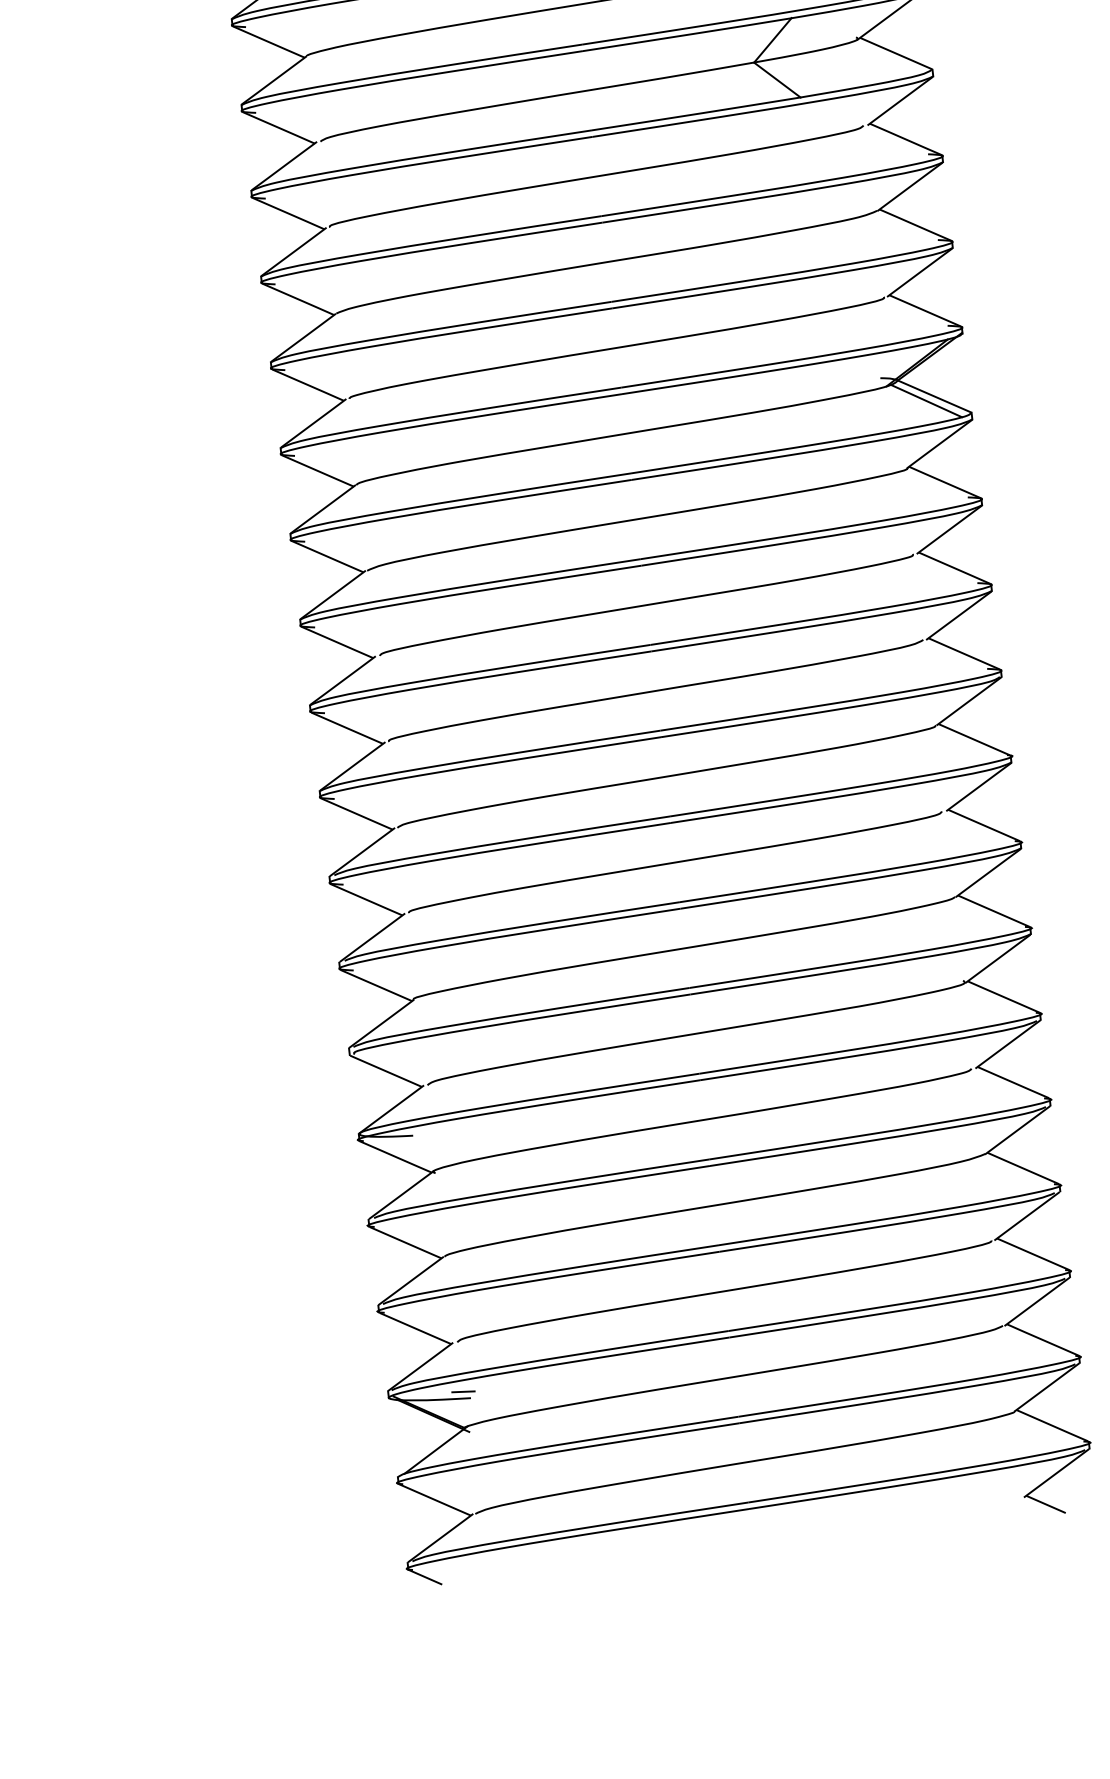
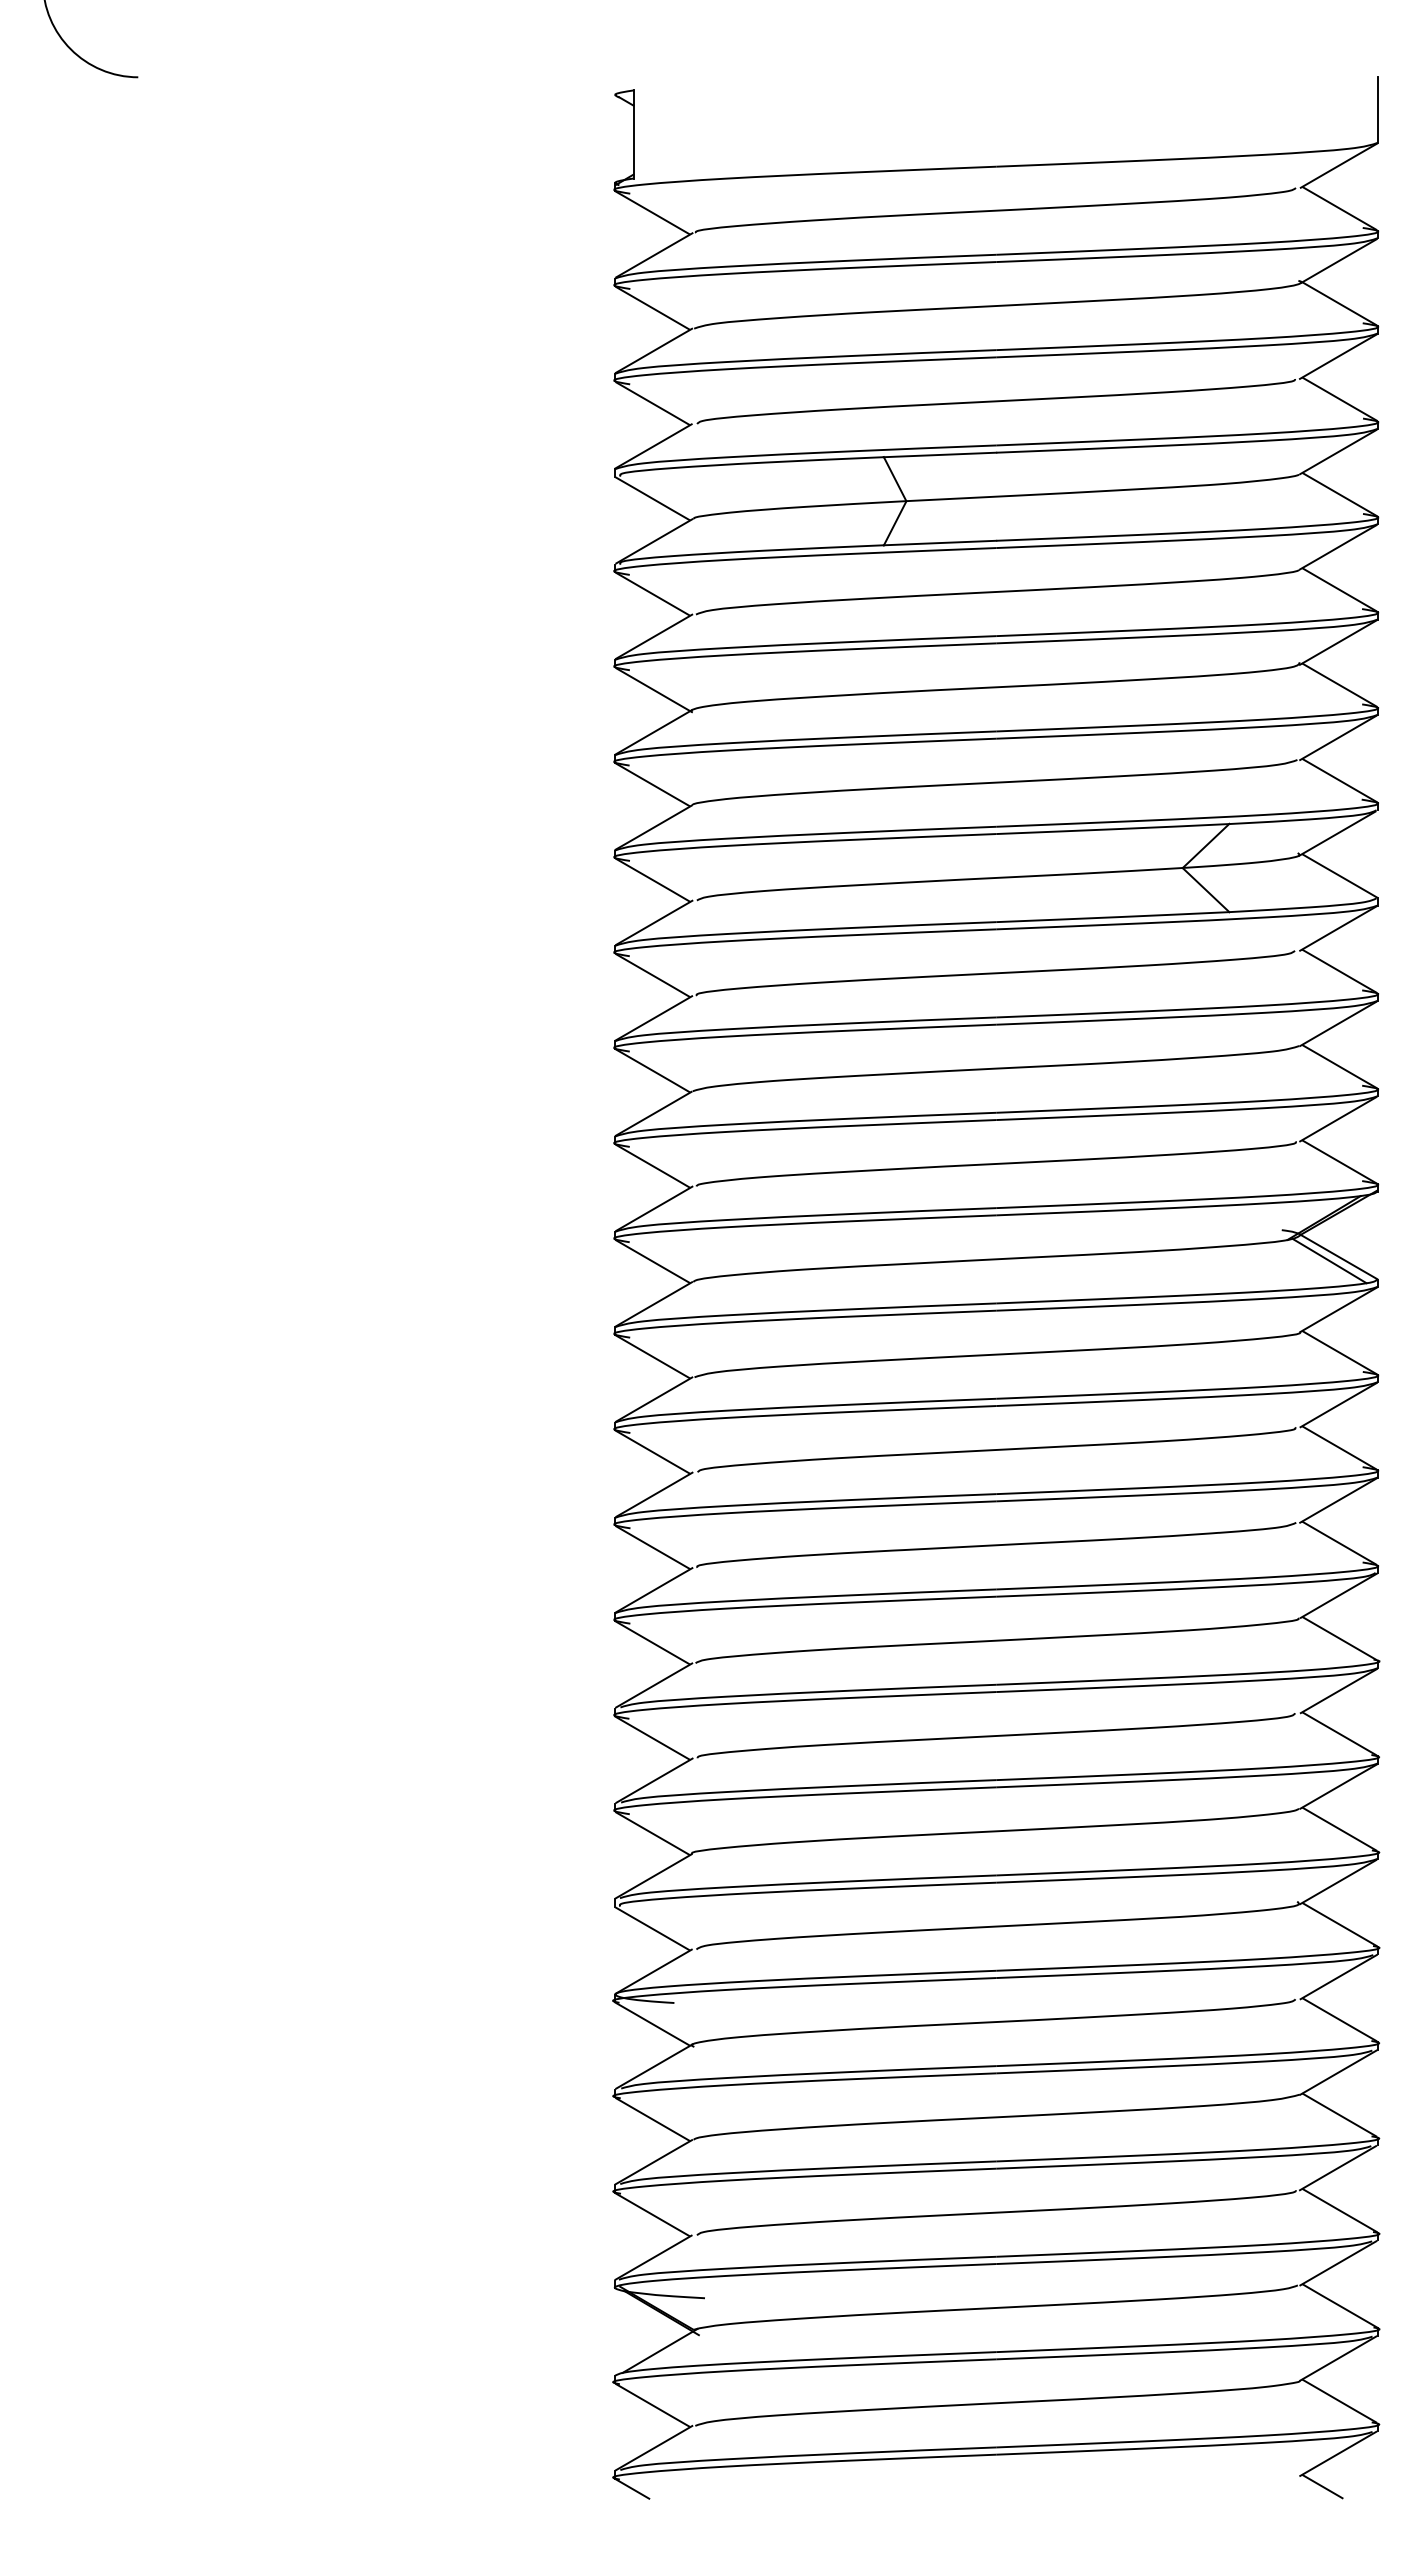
line: (463, 1391) -> (697, 2290), removed

